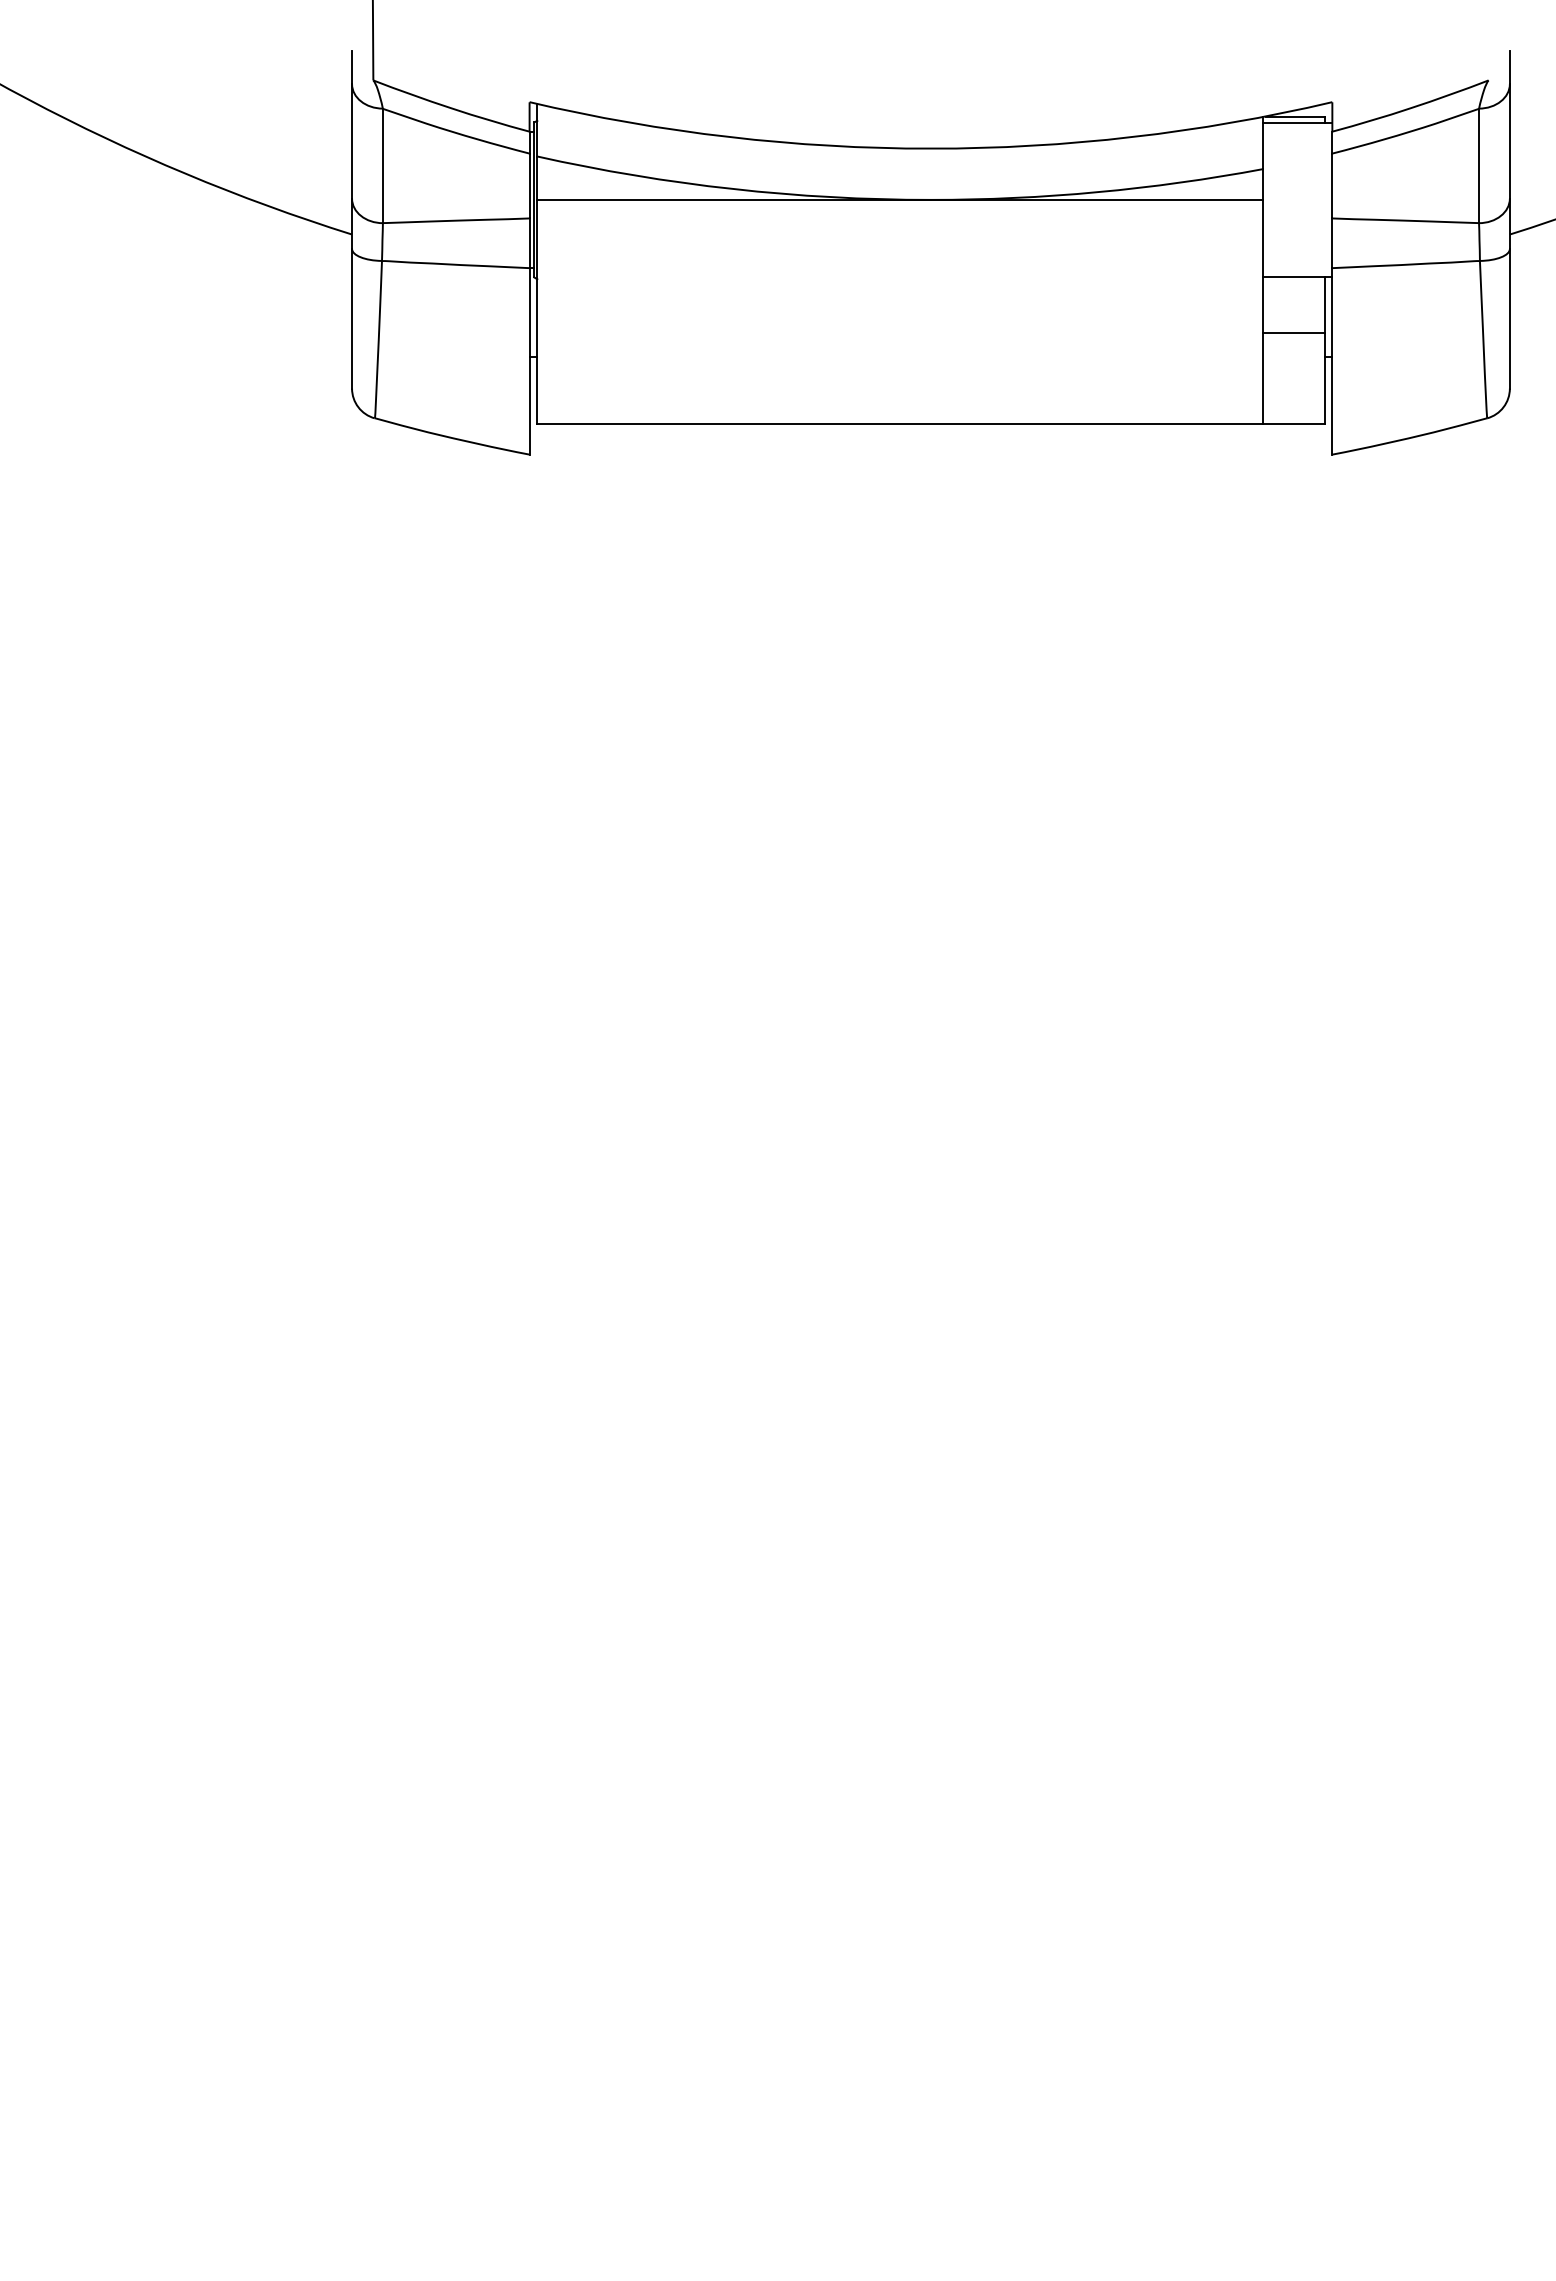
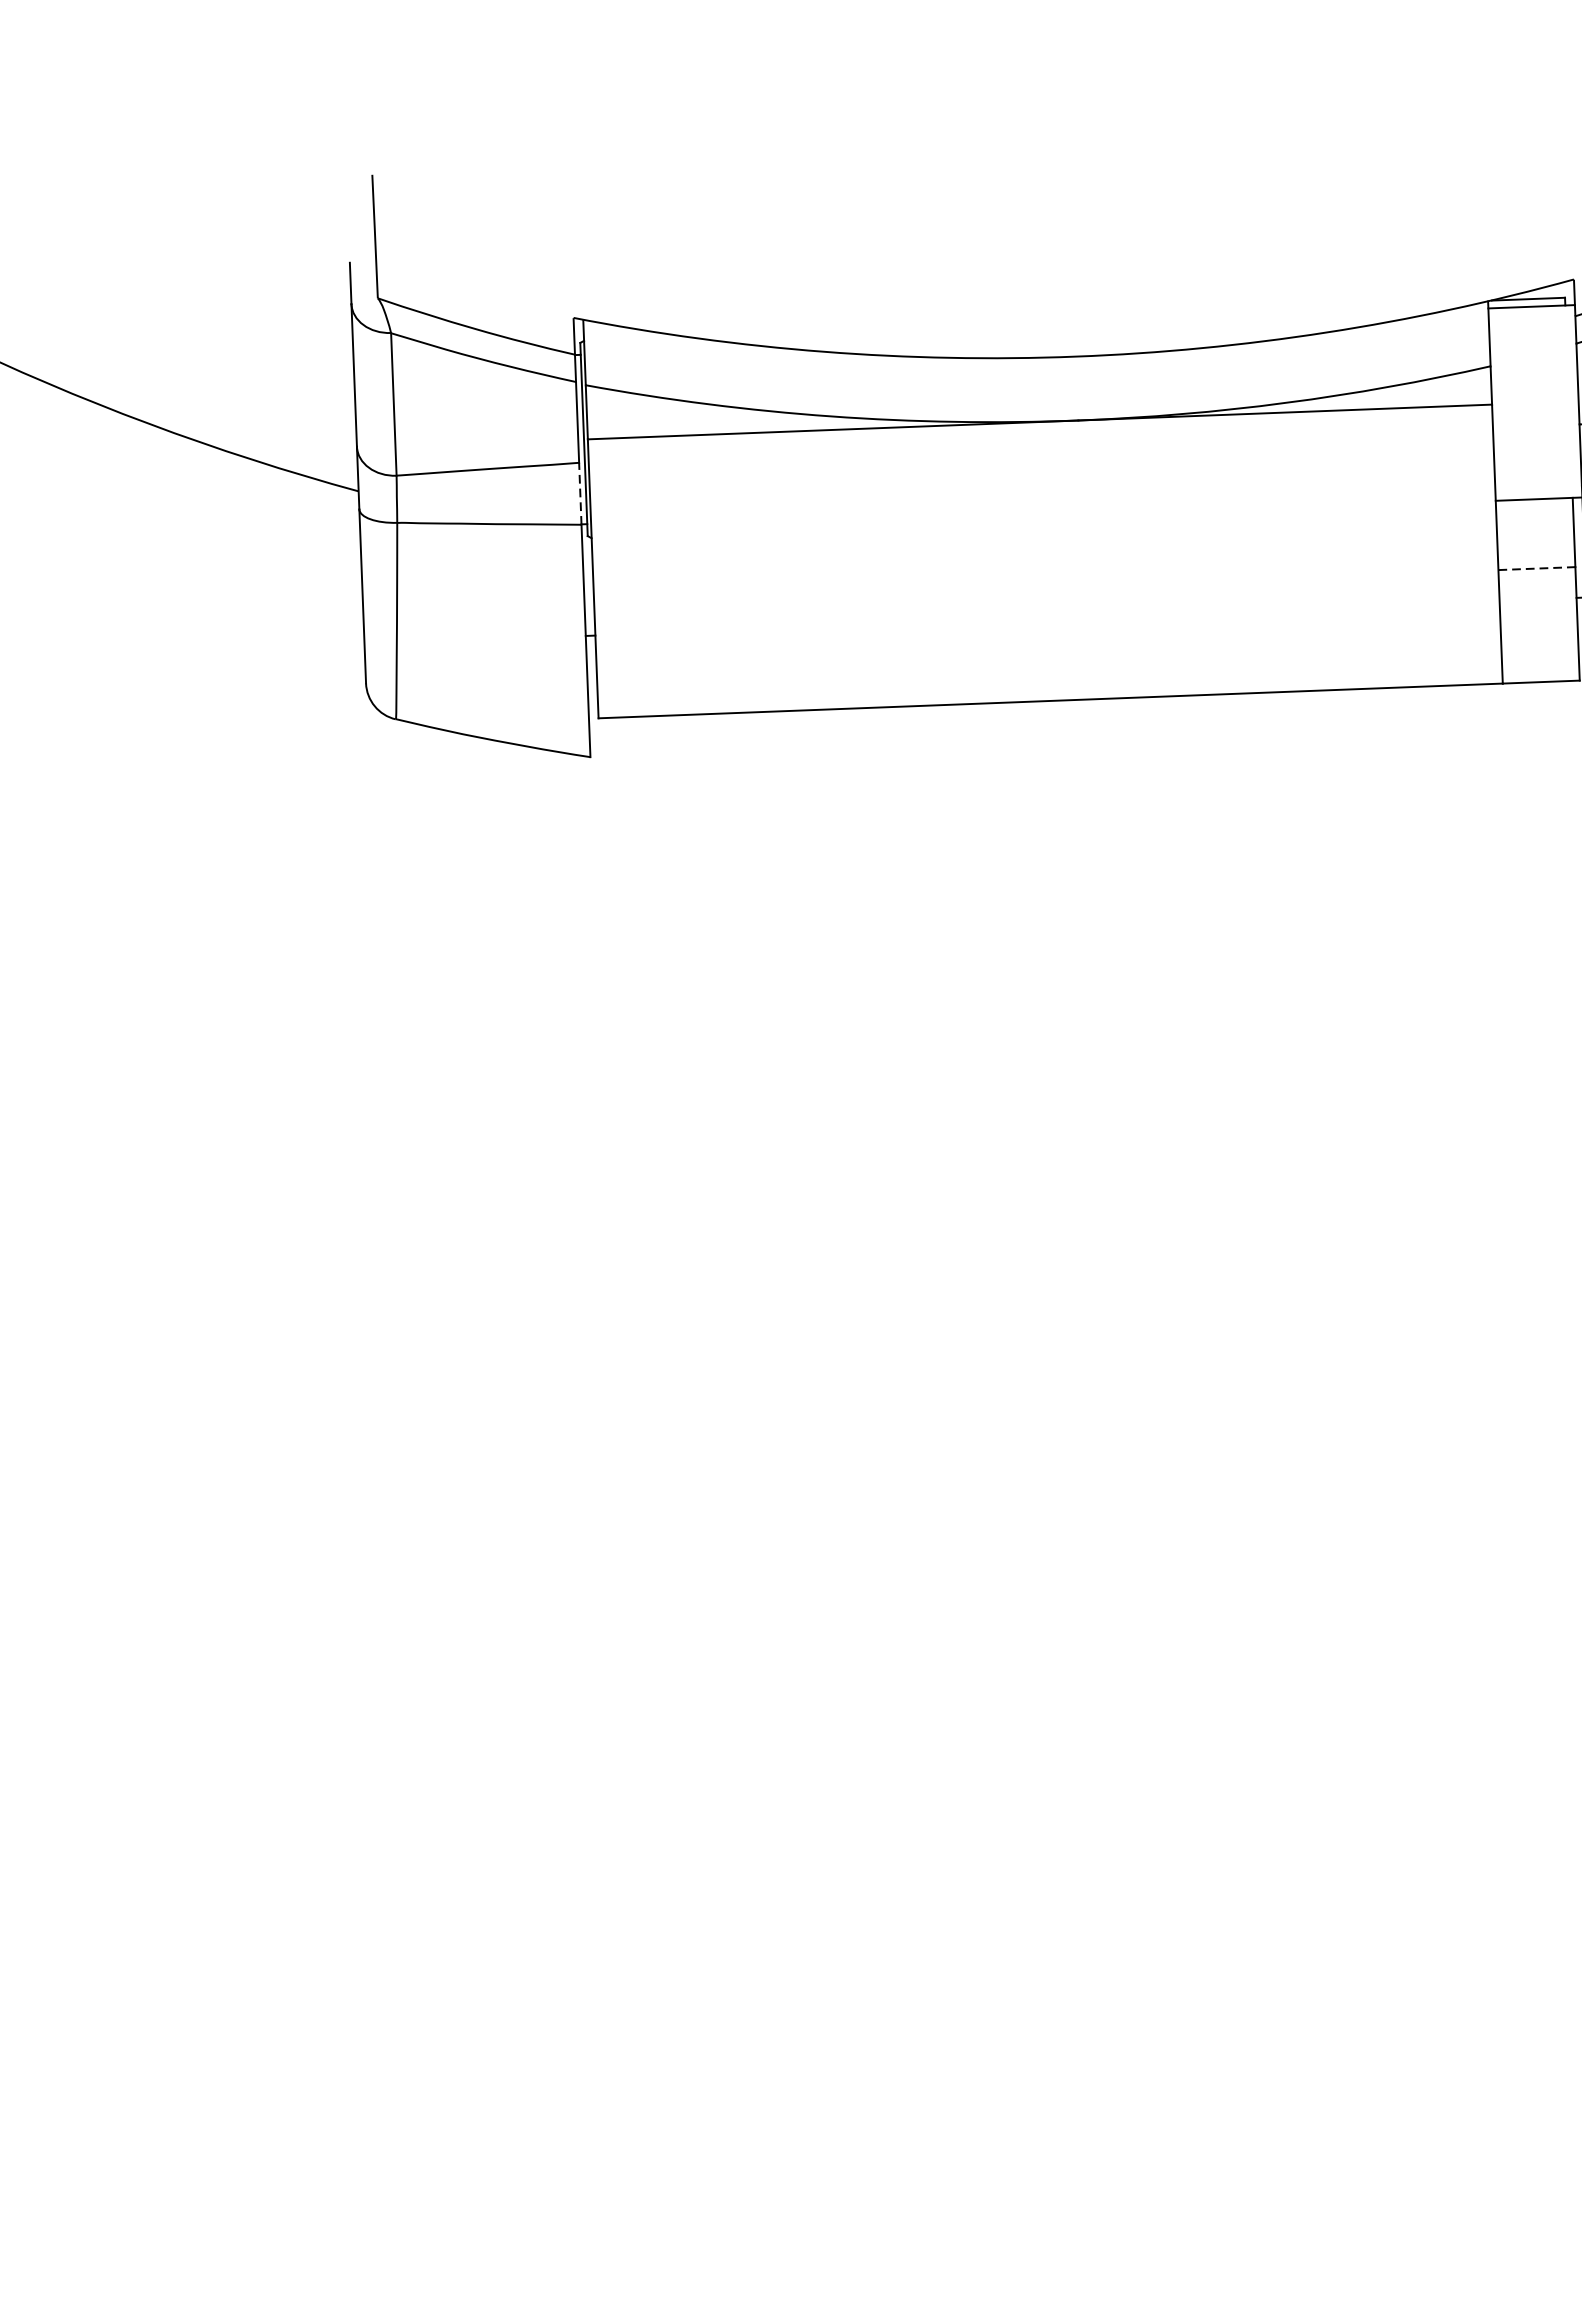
line: (529, 243) -> (580, 494), solid -> dashed
line: (1293, 332) -> (1536, 568), solid -> dashed

